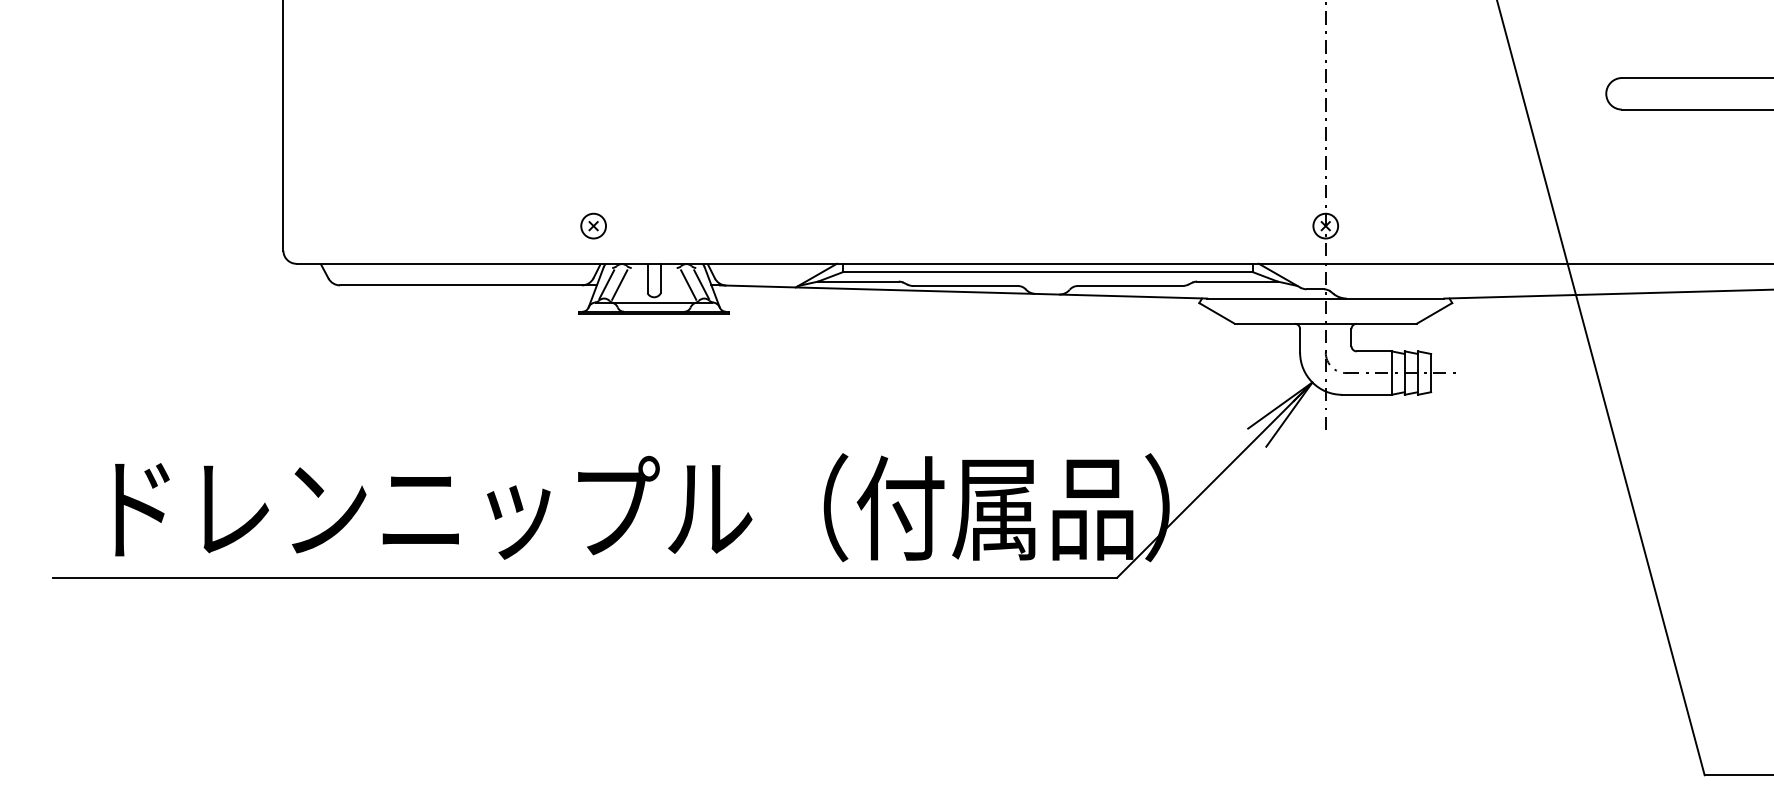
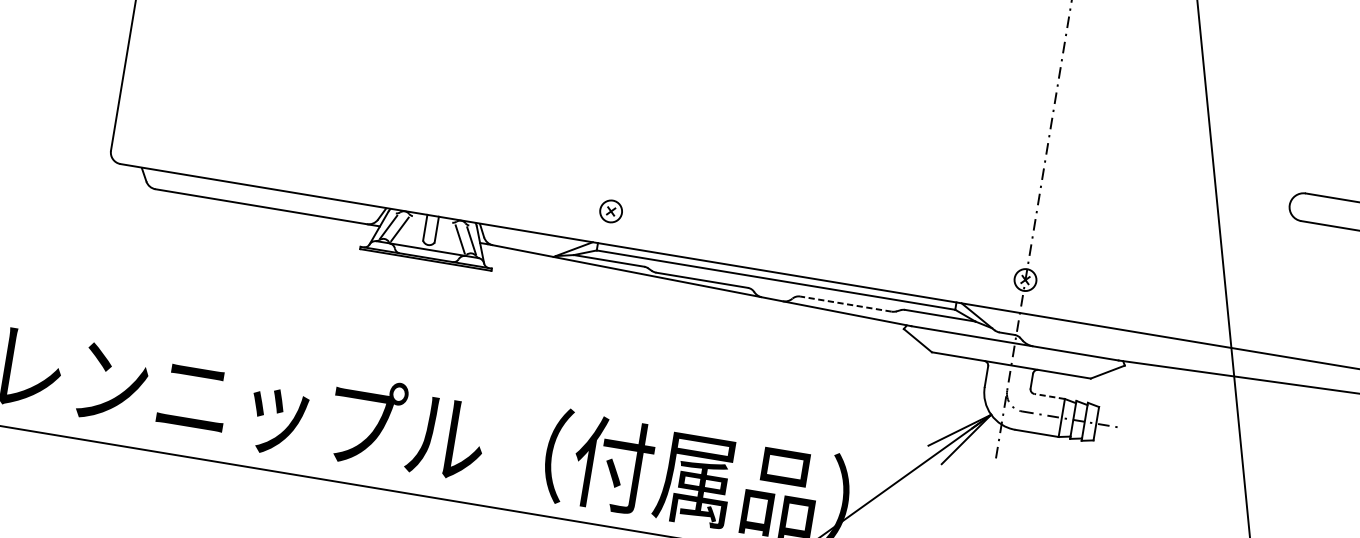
part: (593, 225) -> (611, 210), moved
line: (1129, 286) -> (845, 304), solid -> dashed
line: (1373, 351) -> (1049, 396), solid -> dashed

